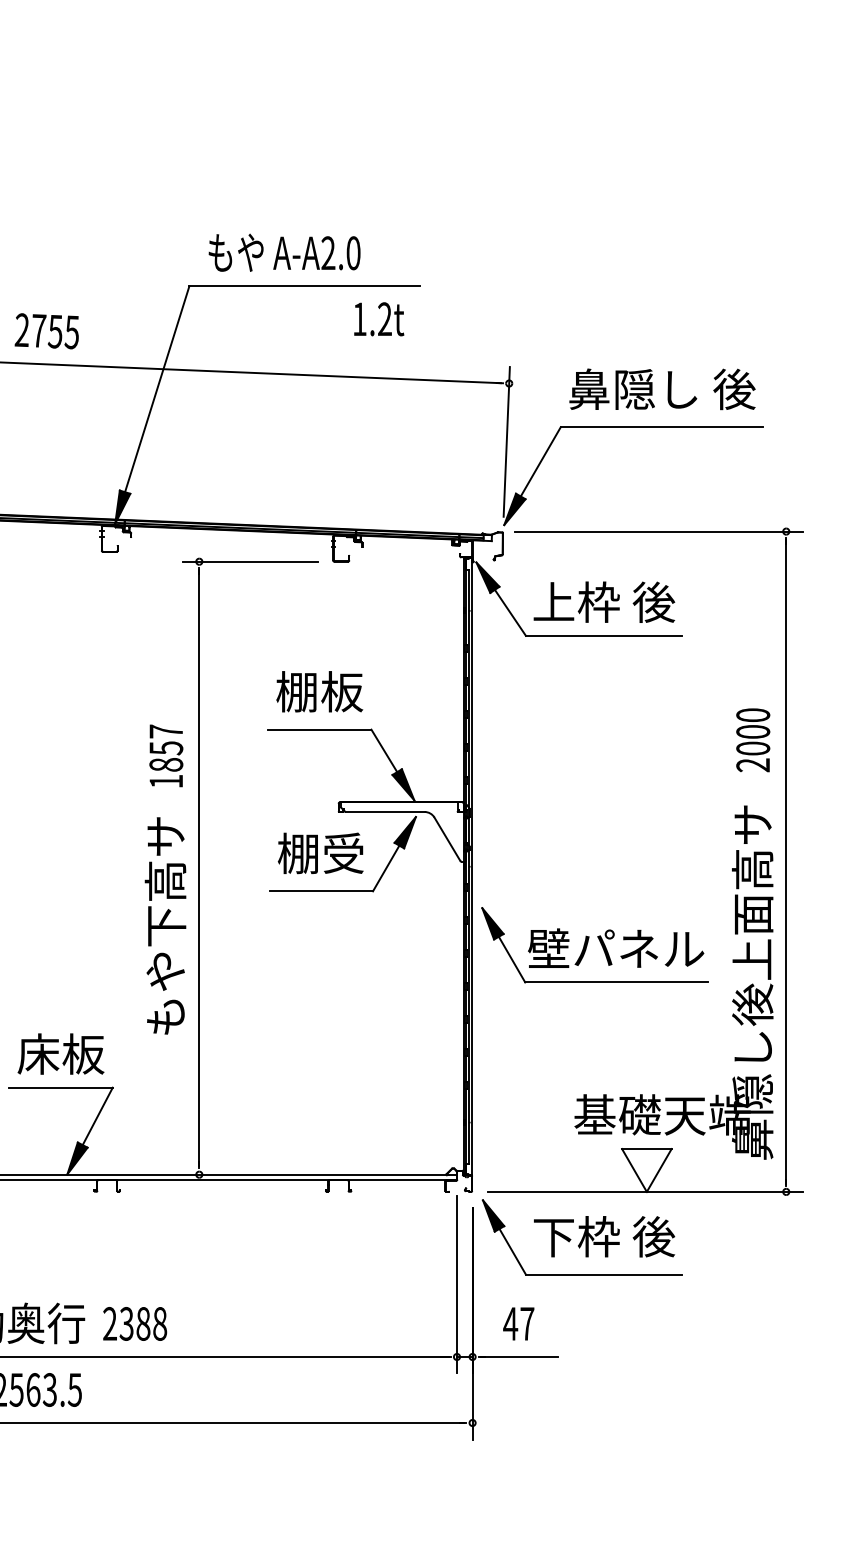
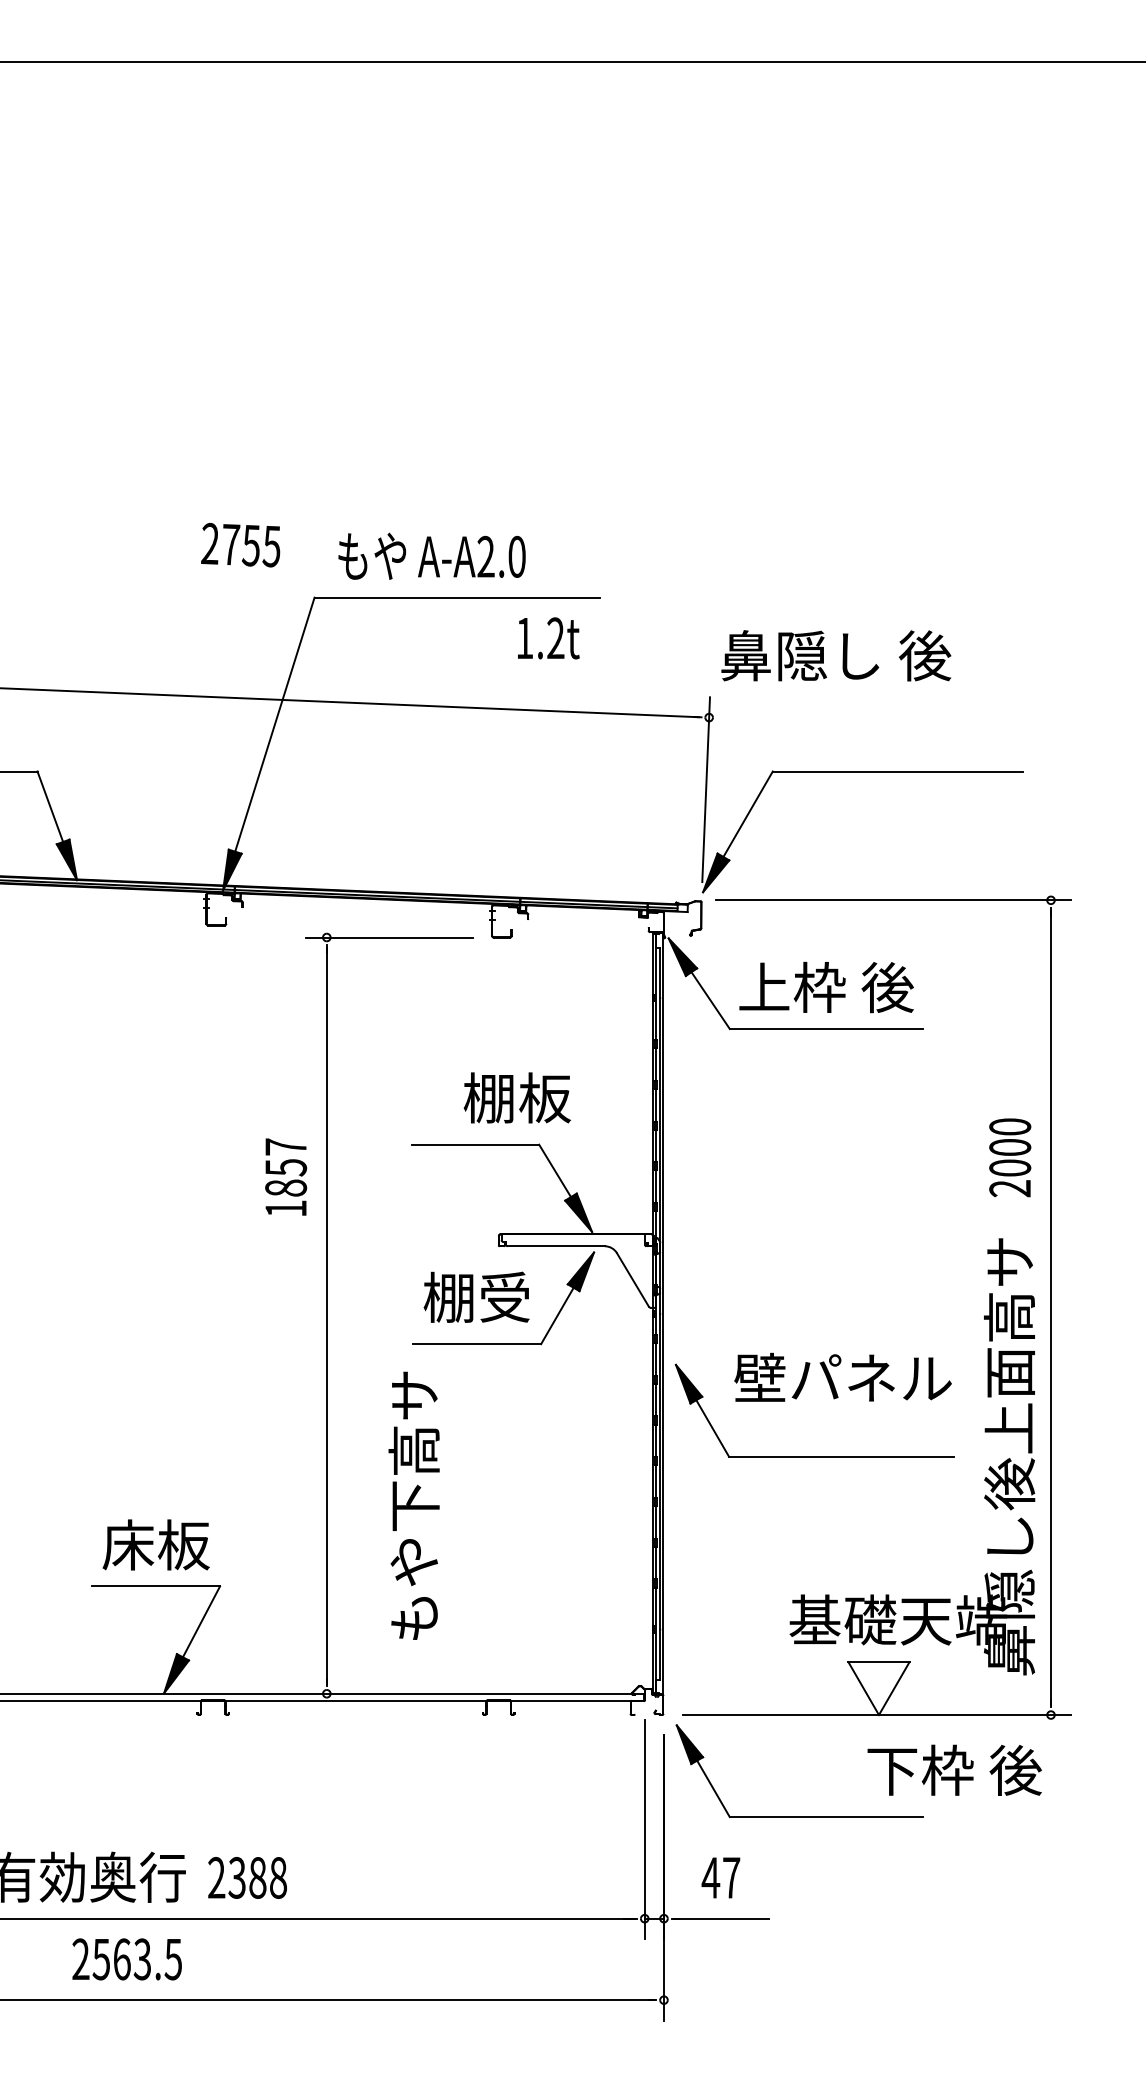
text: (46, 330) -> (240, 544), moved
text: (662, 389) -> (836, 655), moved
text: (319, 691) -> (516, 1097), moved
text: (165, 925) -> (413, 1505), moved
text: (615, 947) -> (842, 1376), moved
text: (604, 1236) -> (954, 1769), moved

